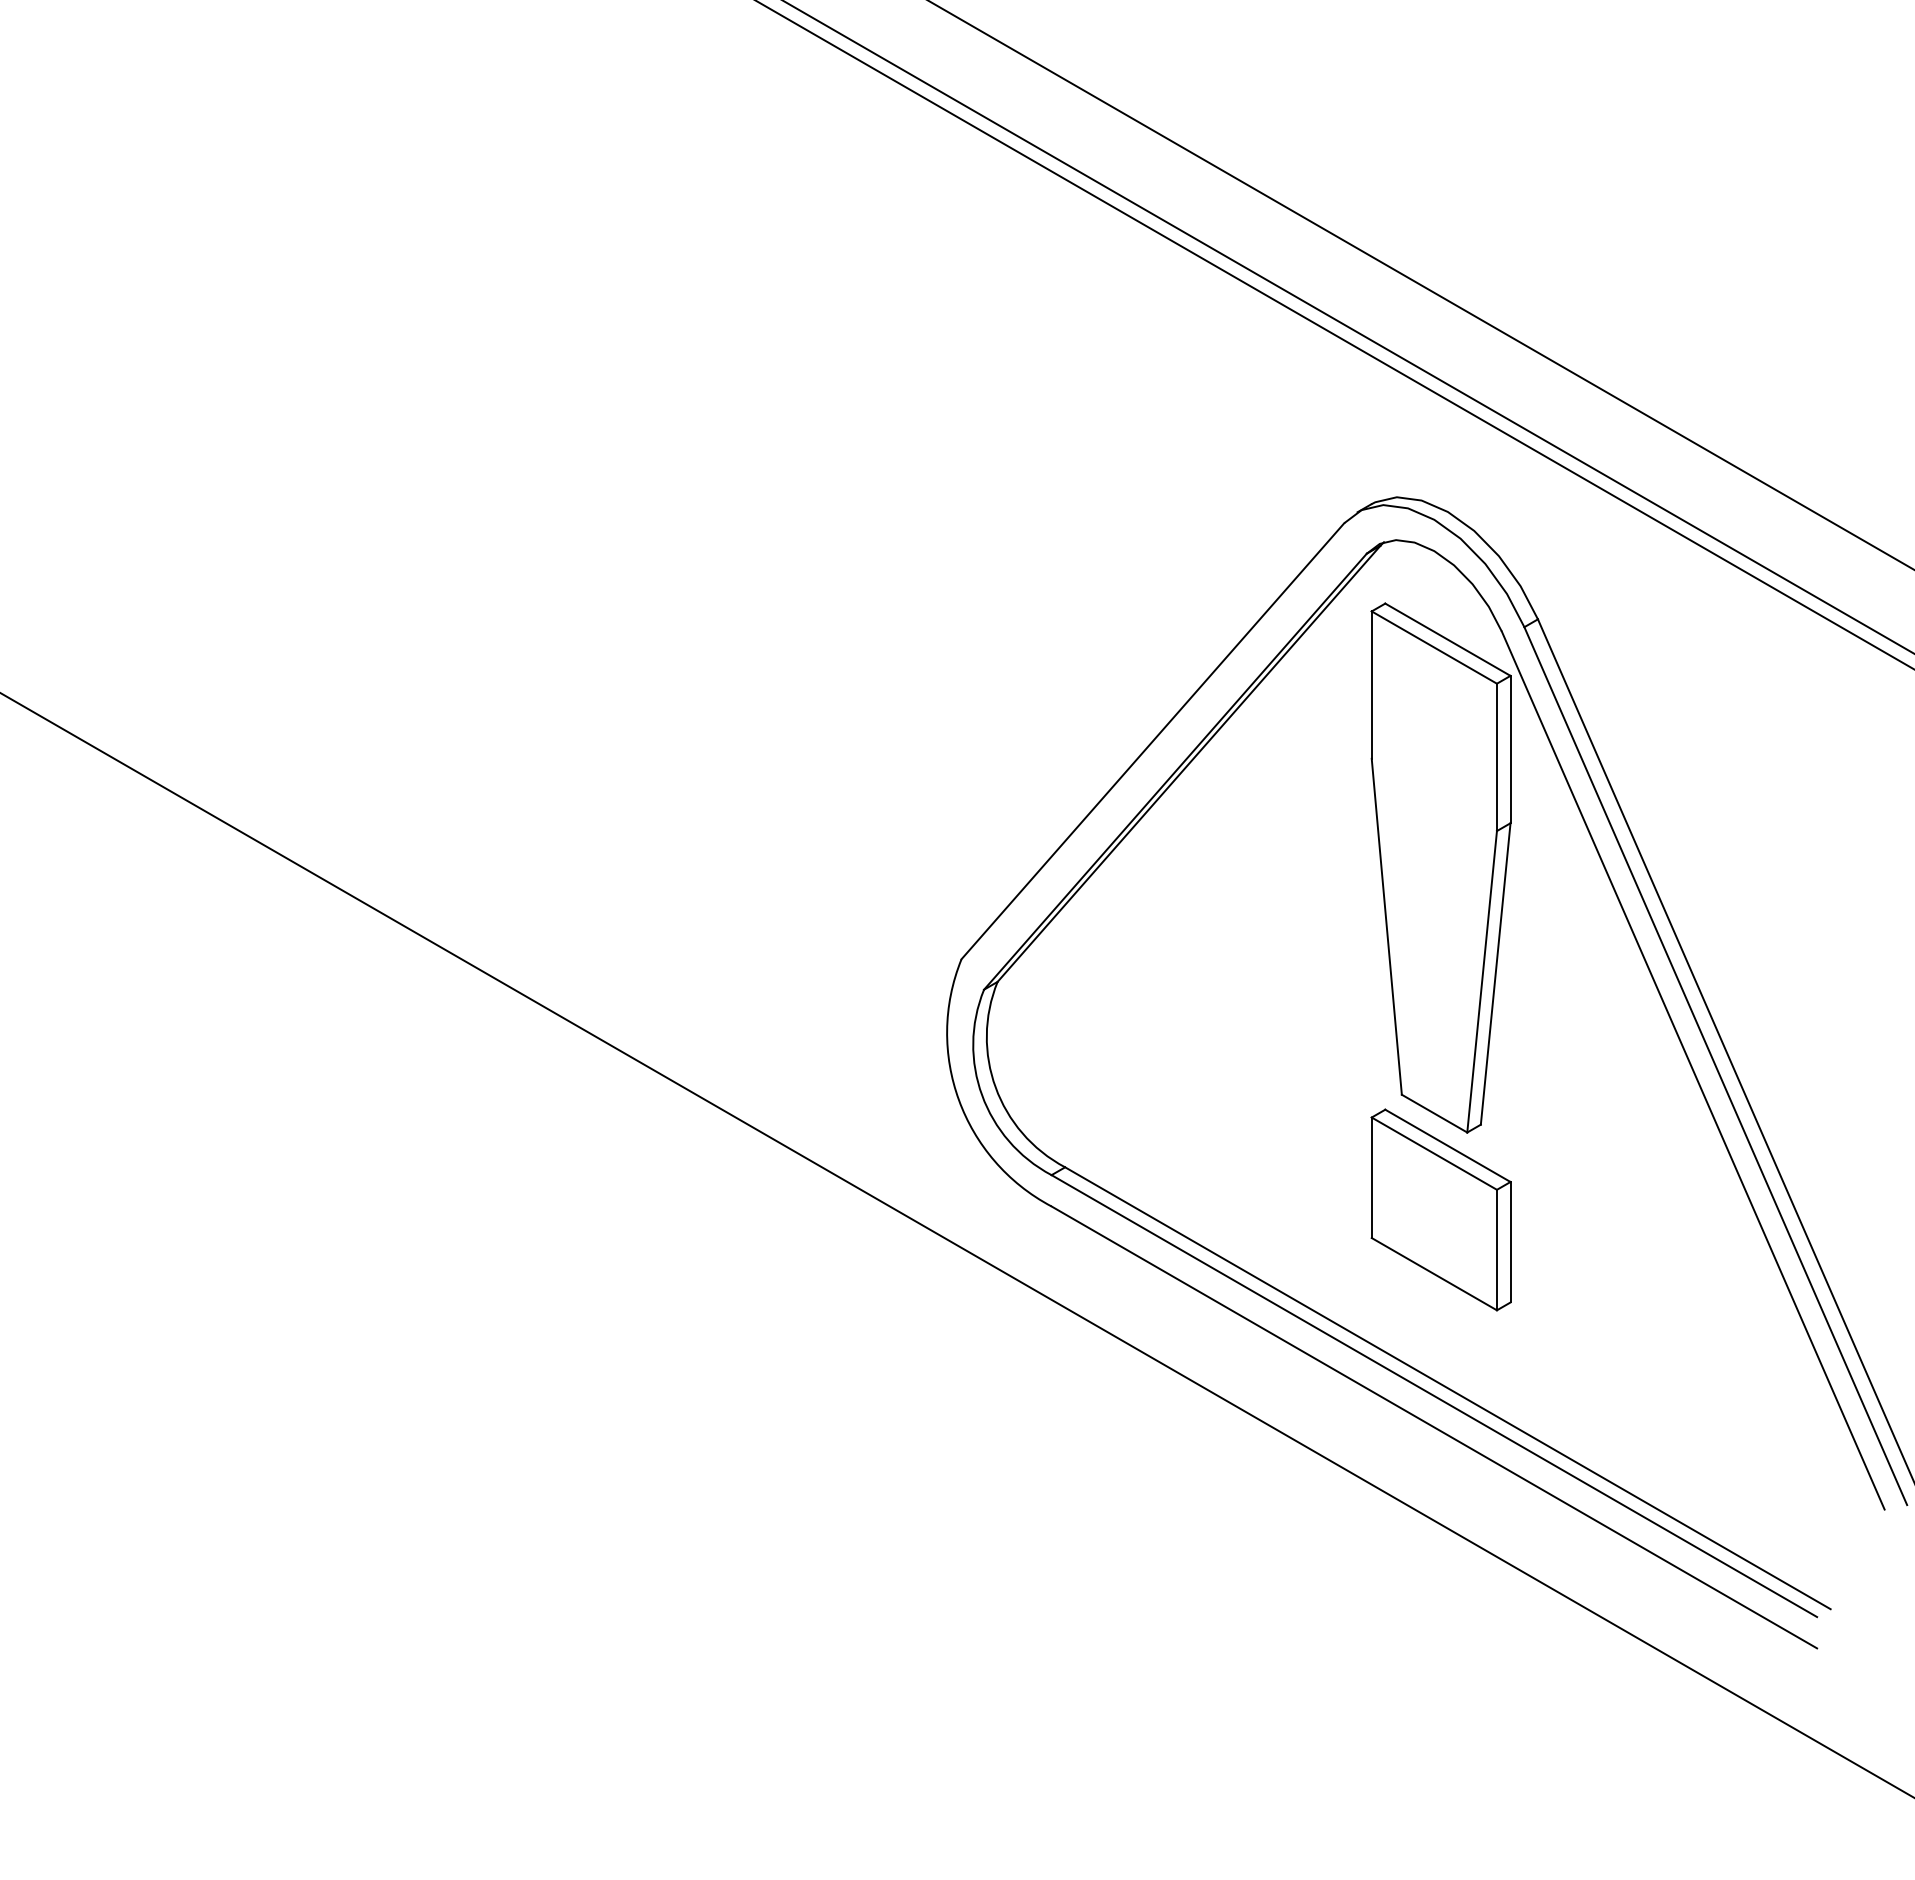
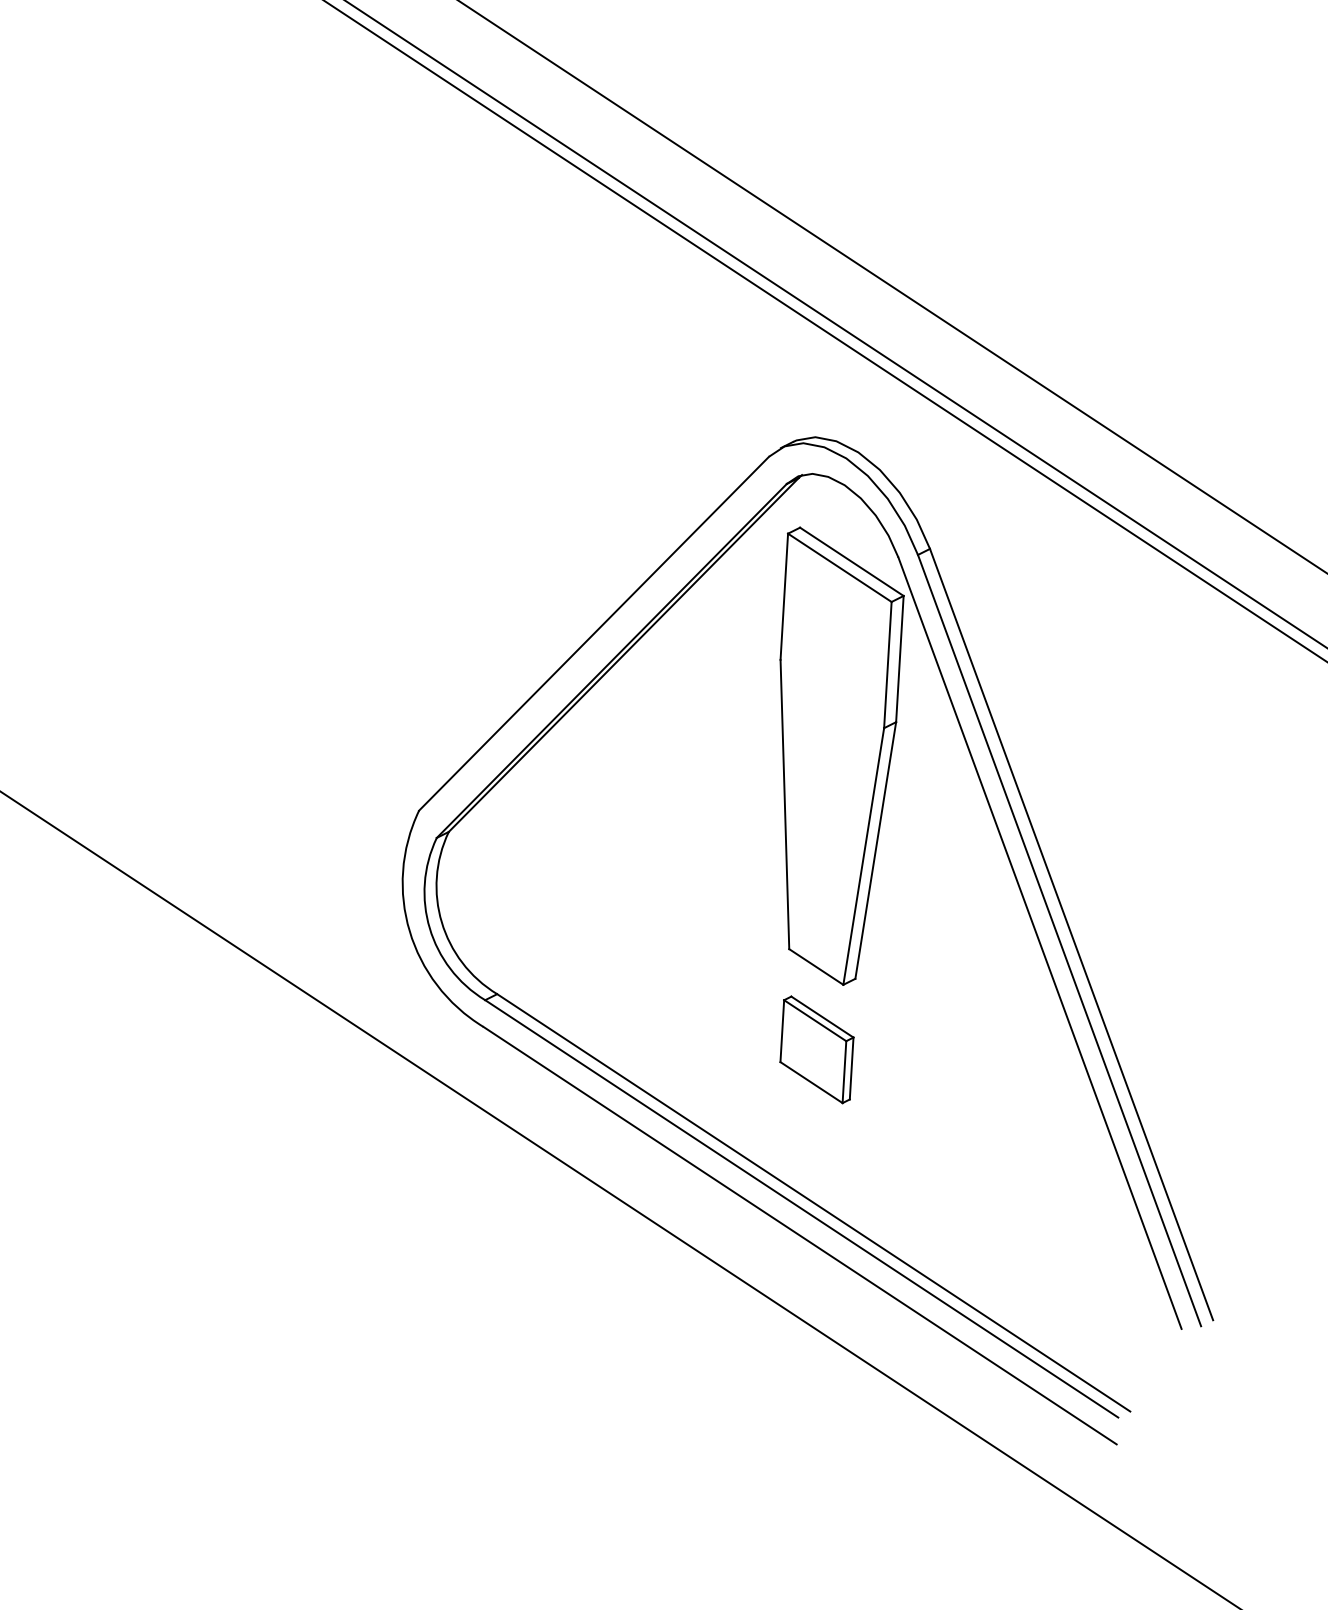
part: (1440, 1209) -> (816, 1049), size x0.6

